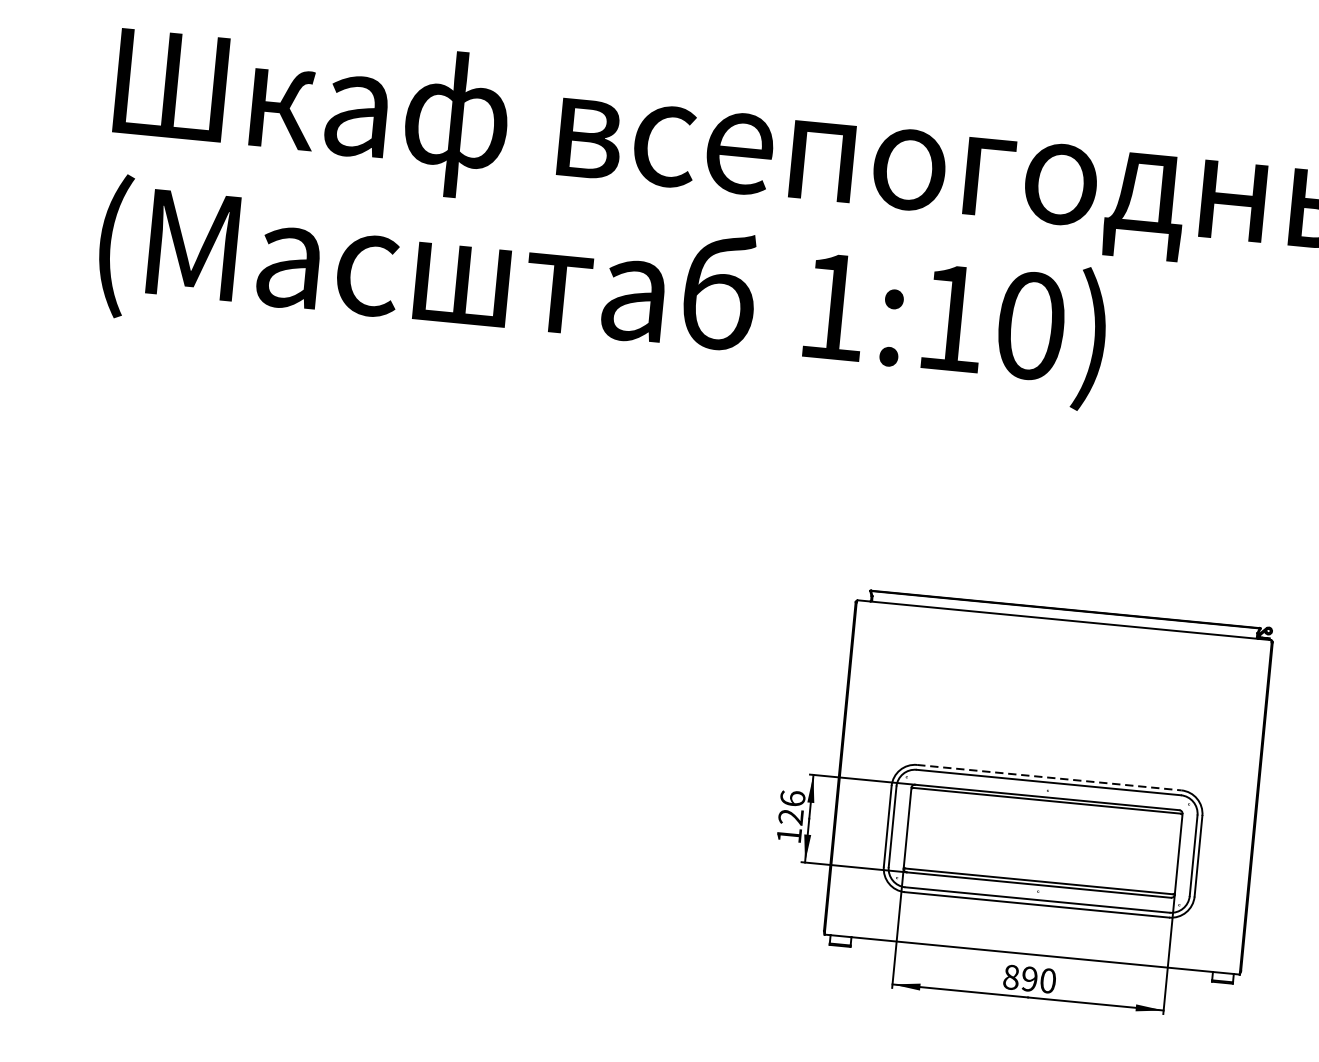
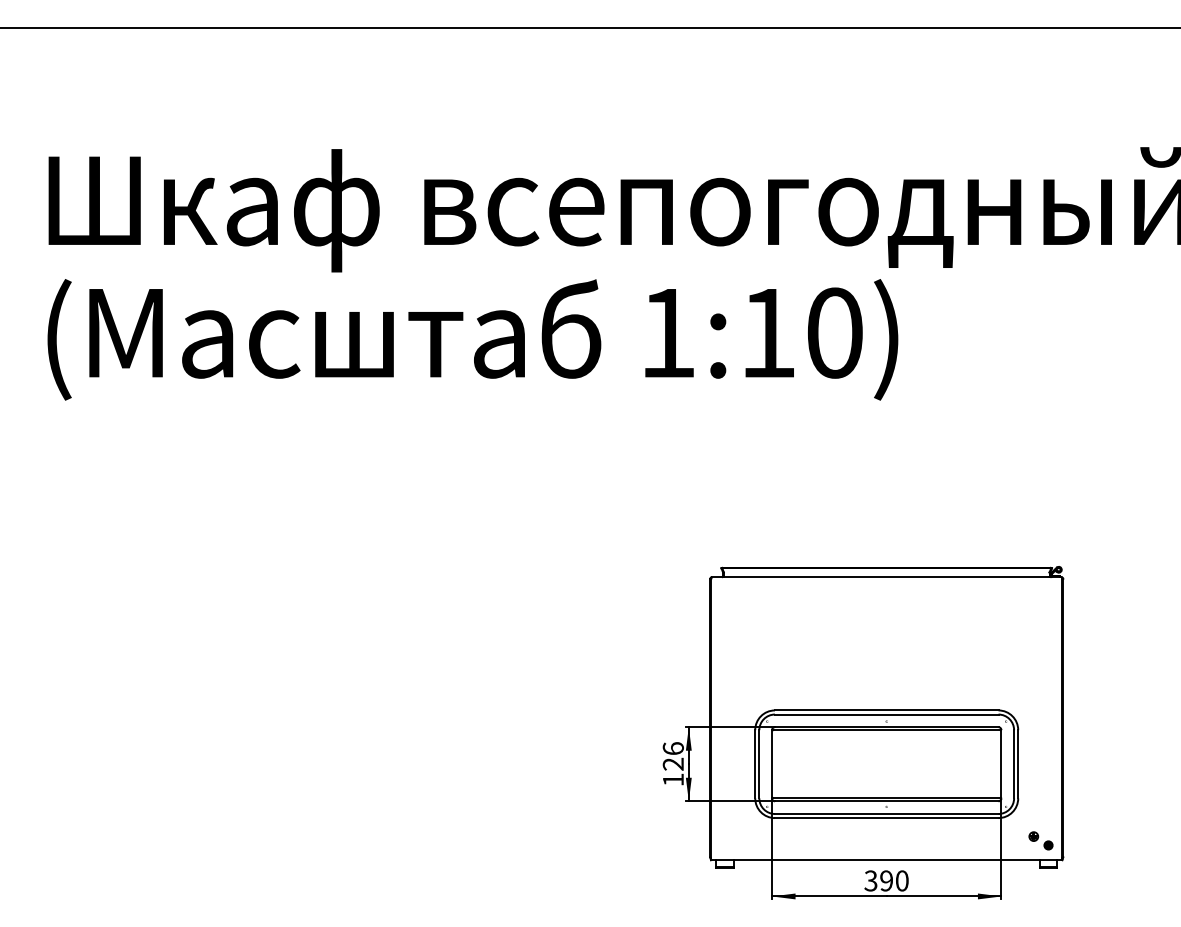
line: (1048, 777) -> (886, 710), dashed -> solid
part: (1216, 948) -> (1040, 840), added
text: (1010, 976) -> (870, 880), 890 -> 390

